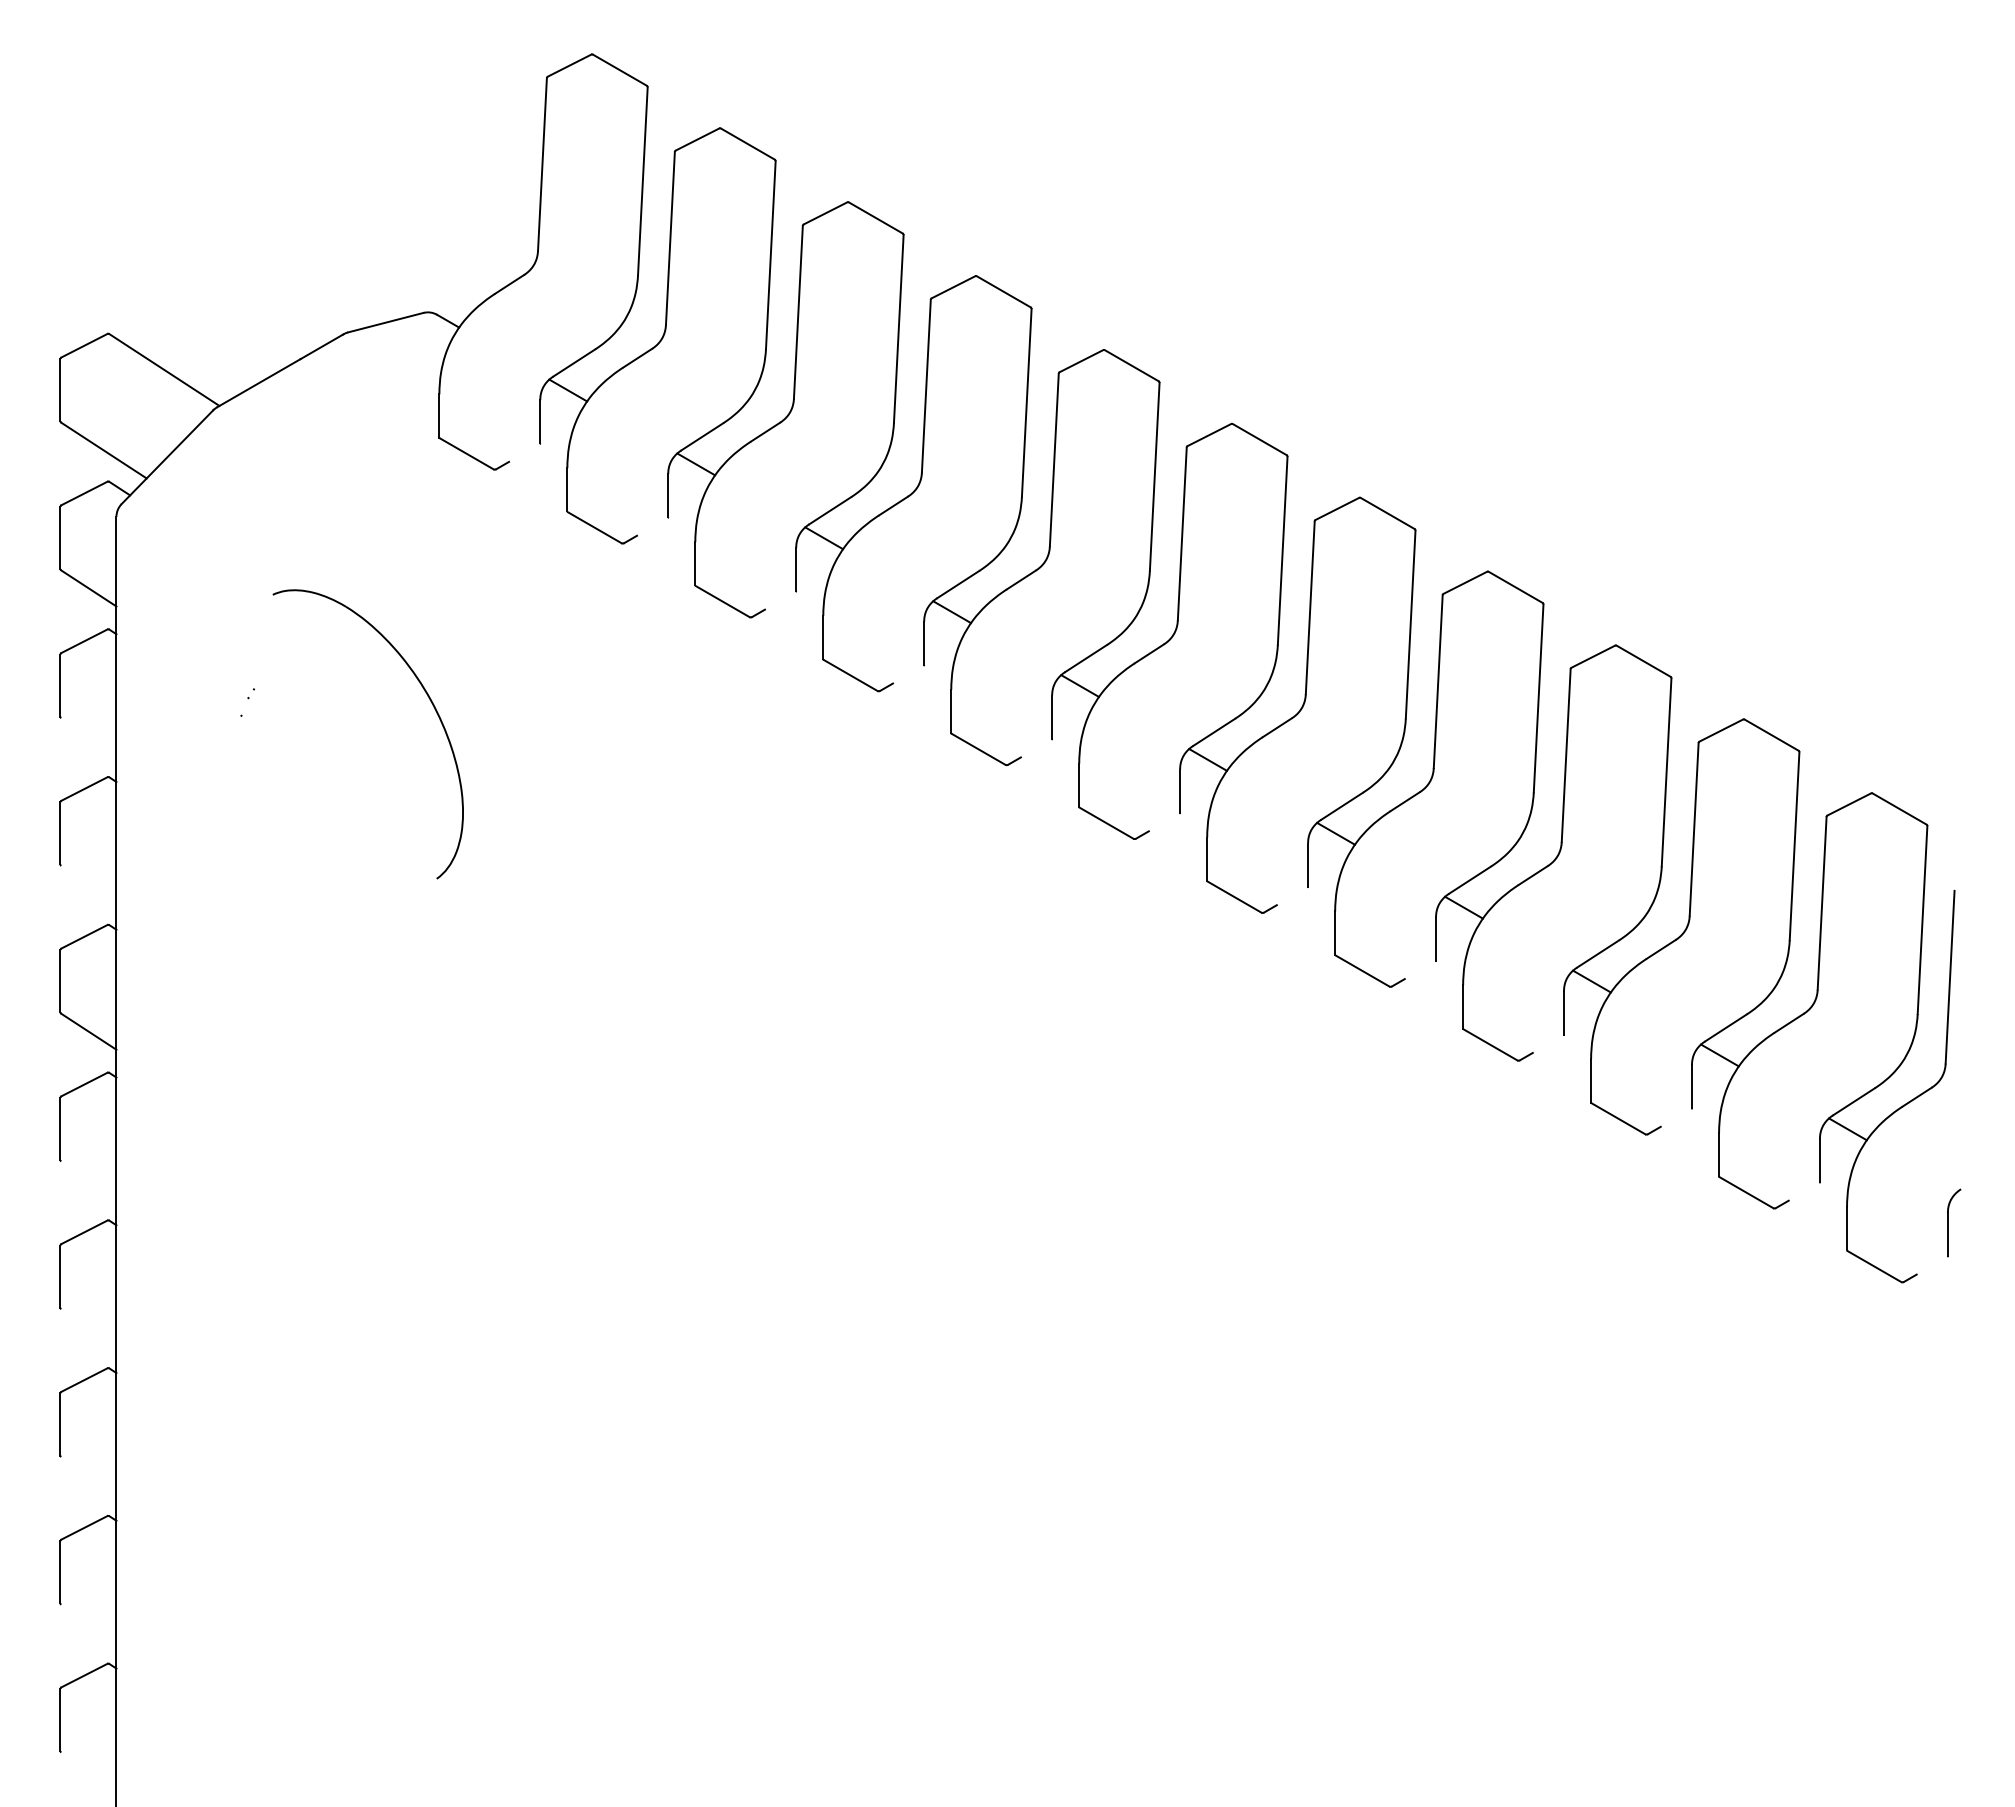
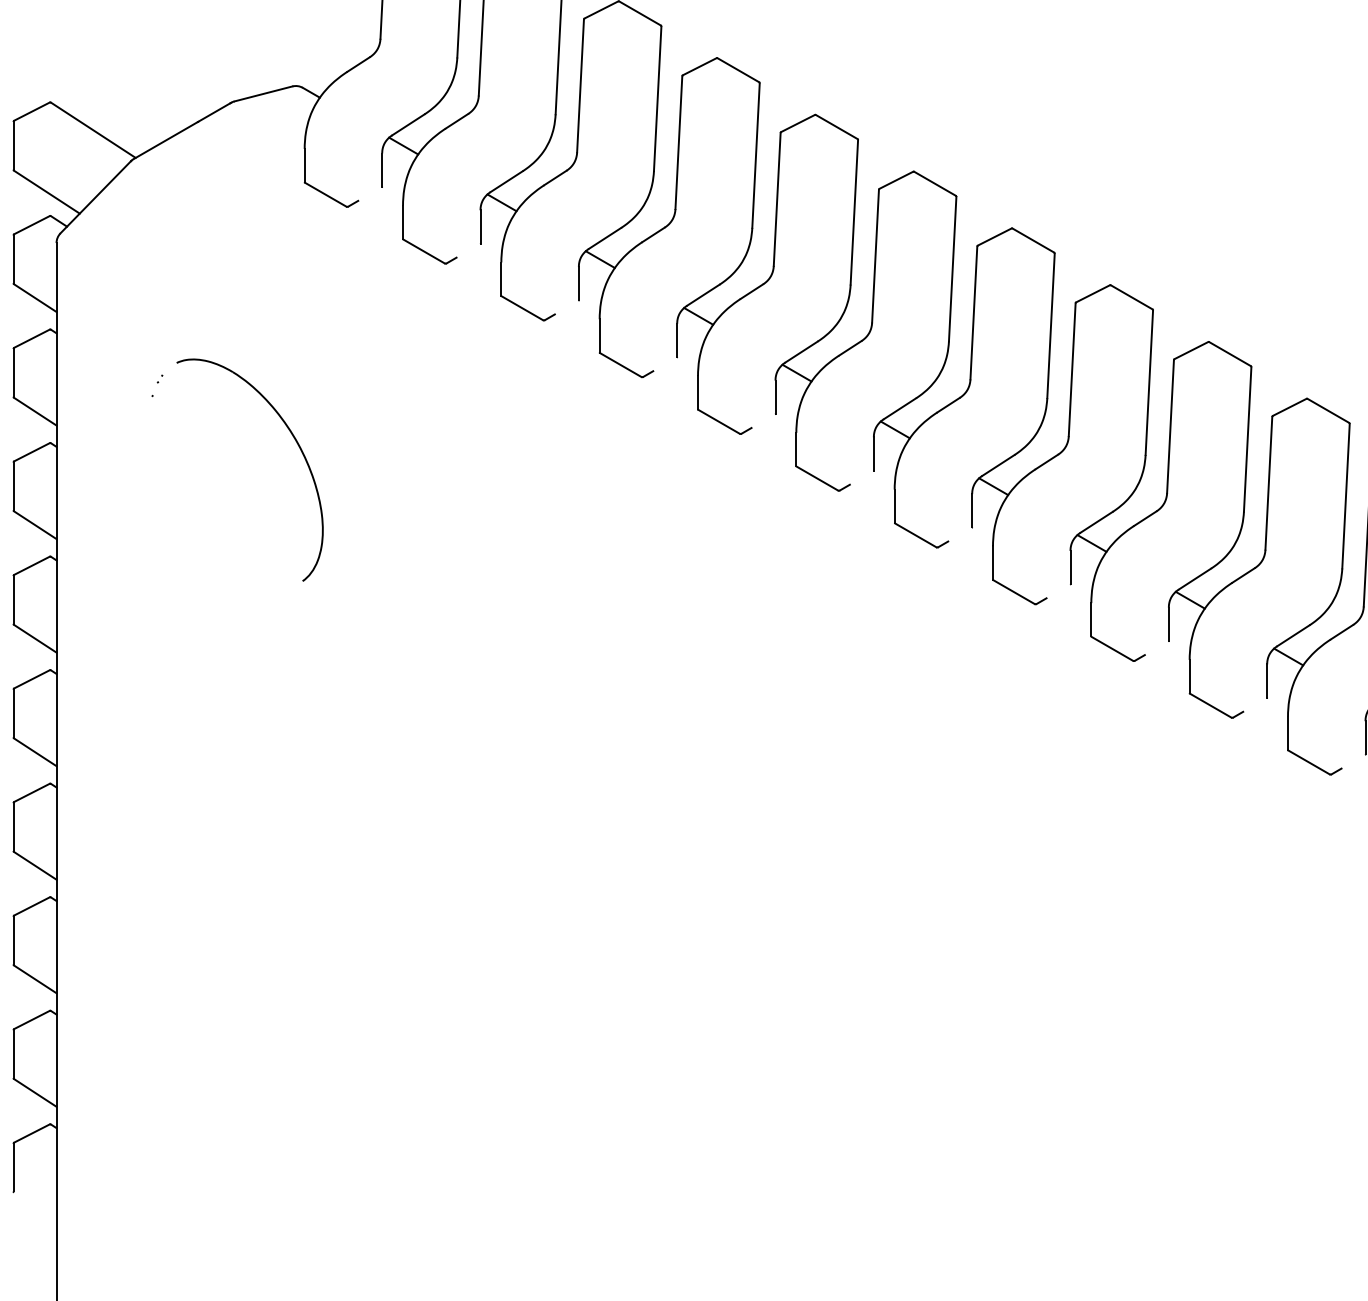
part: (428, 698) -> (296, 442), moved
line: (88, 736) -> (35, 411), added
line: (88, 883) -> (35, 524), added
line: (88, 1179) -> (35, 752), added
line: (88, 1327) -> (35, 866), added
line: (88, 1475) -> (35, 979), added
line: (88, 1622) -> (35, 1092), added

